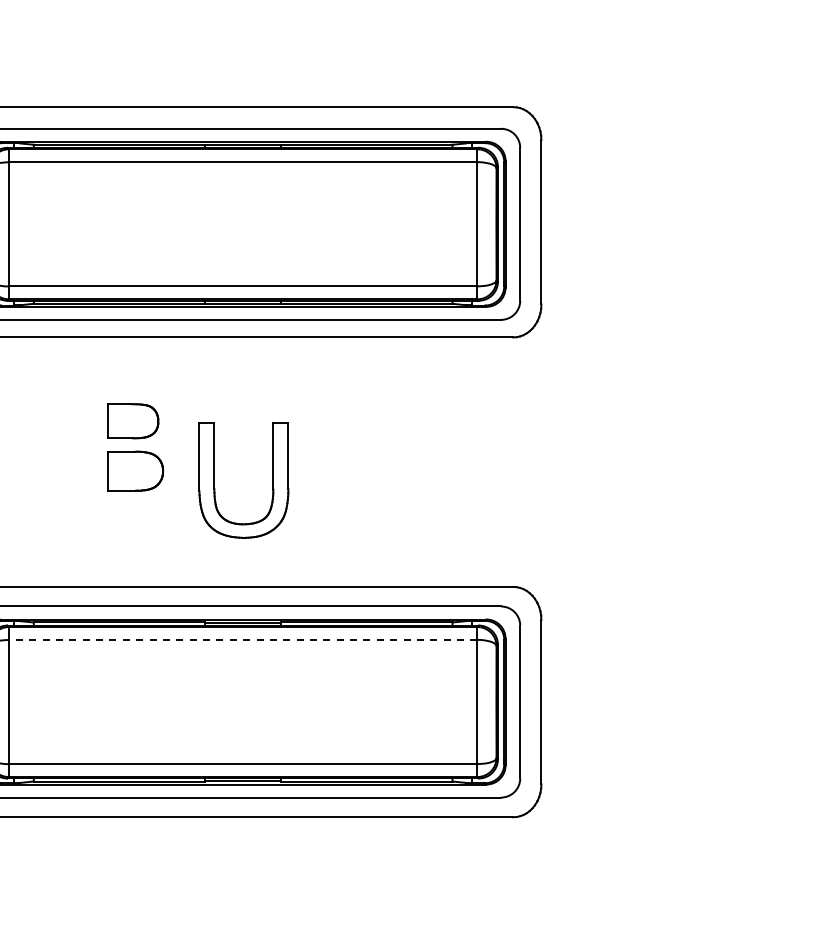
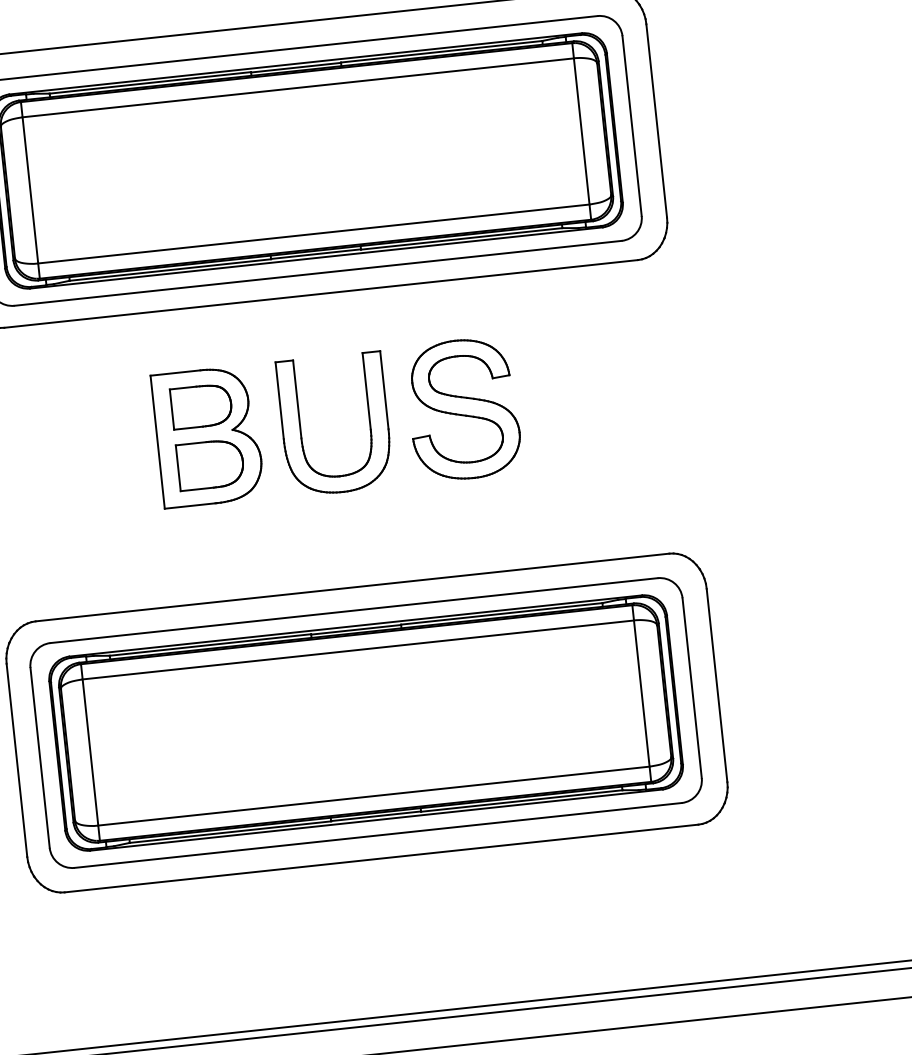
part: (135, 446) -> (207, 435), added
part: (353, 446) -> (463, 408), added
part: (214, 480) -> (300, 428), moved
line: (242, 639) -> (357, 649), dashed -> solid

